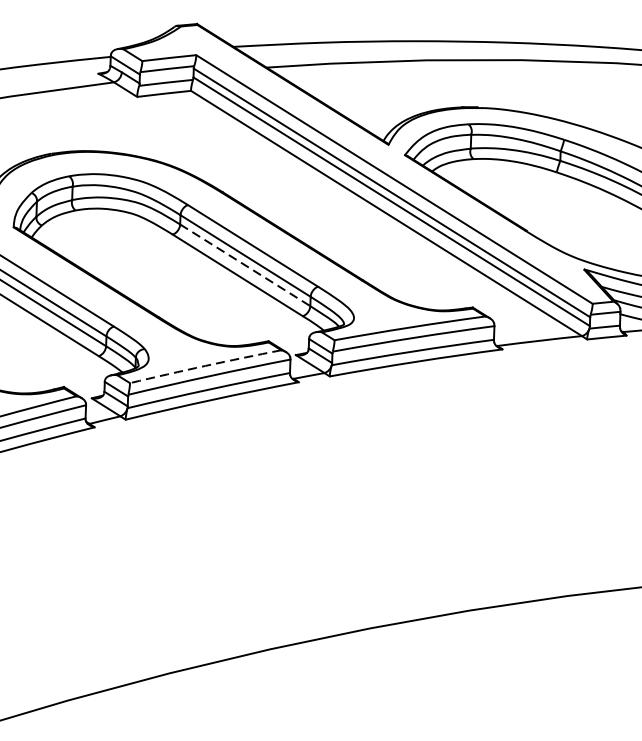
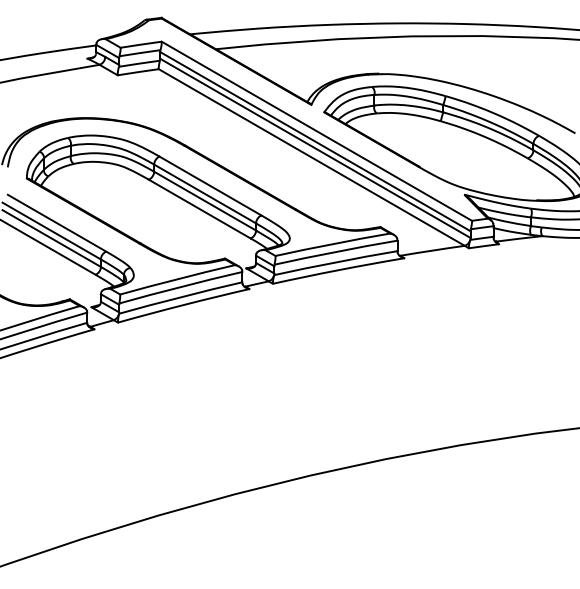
line: (245, 265) -> (205, 201), dashed -> solid
arc: (205, 366) -> (177, 279), dashed -> solid

